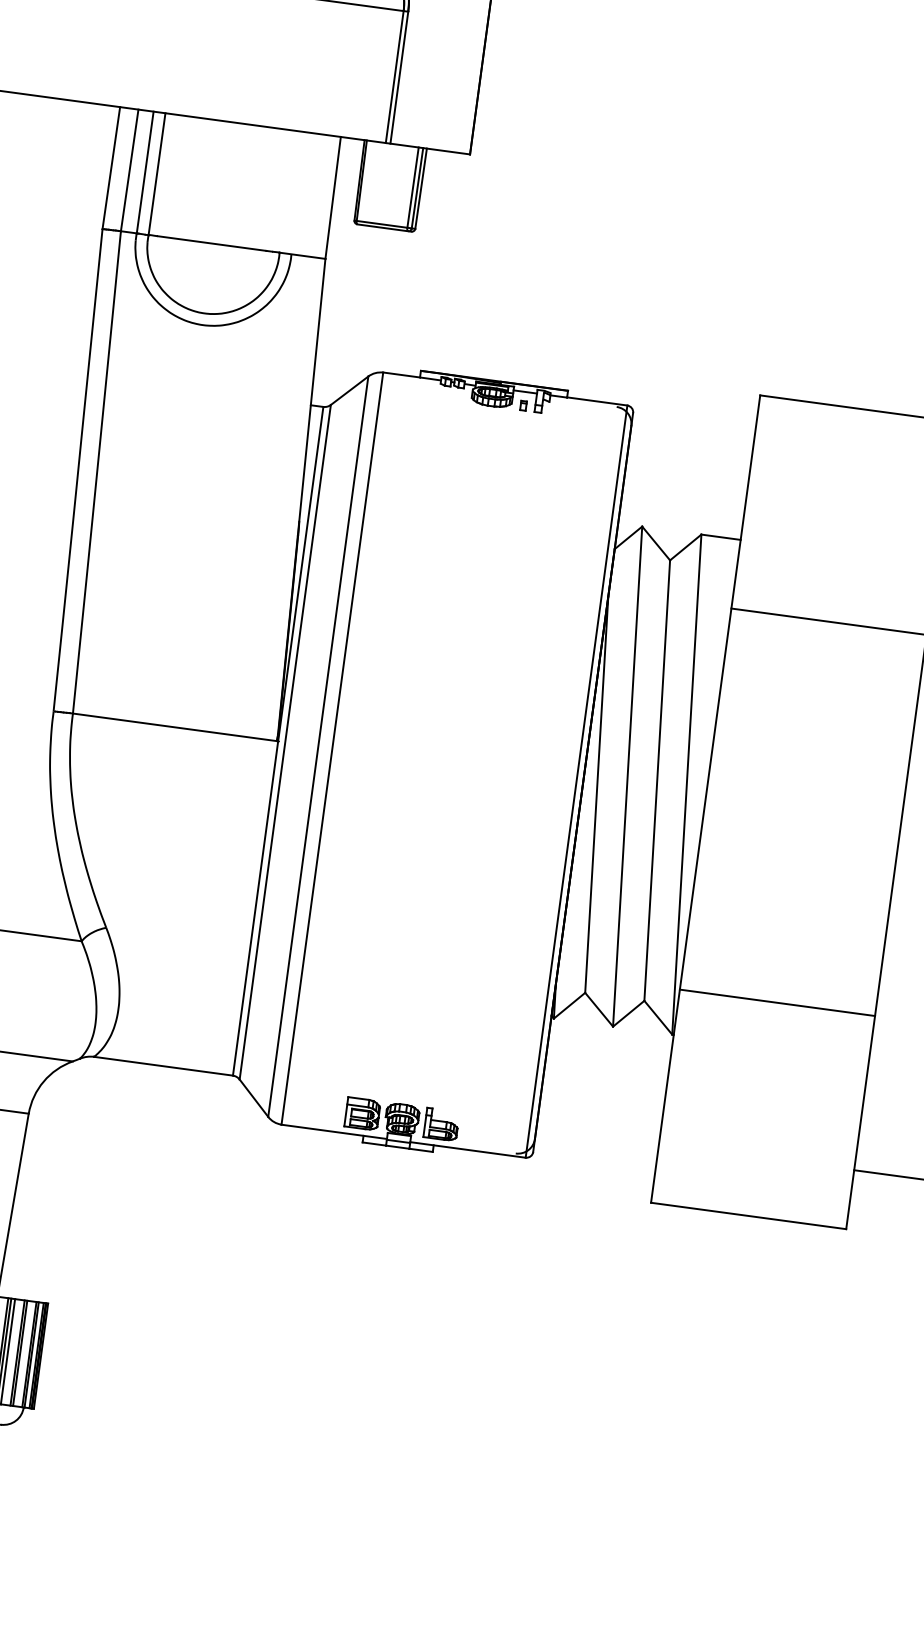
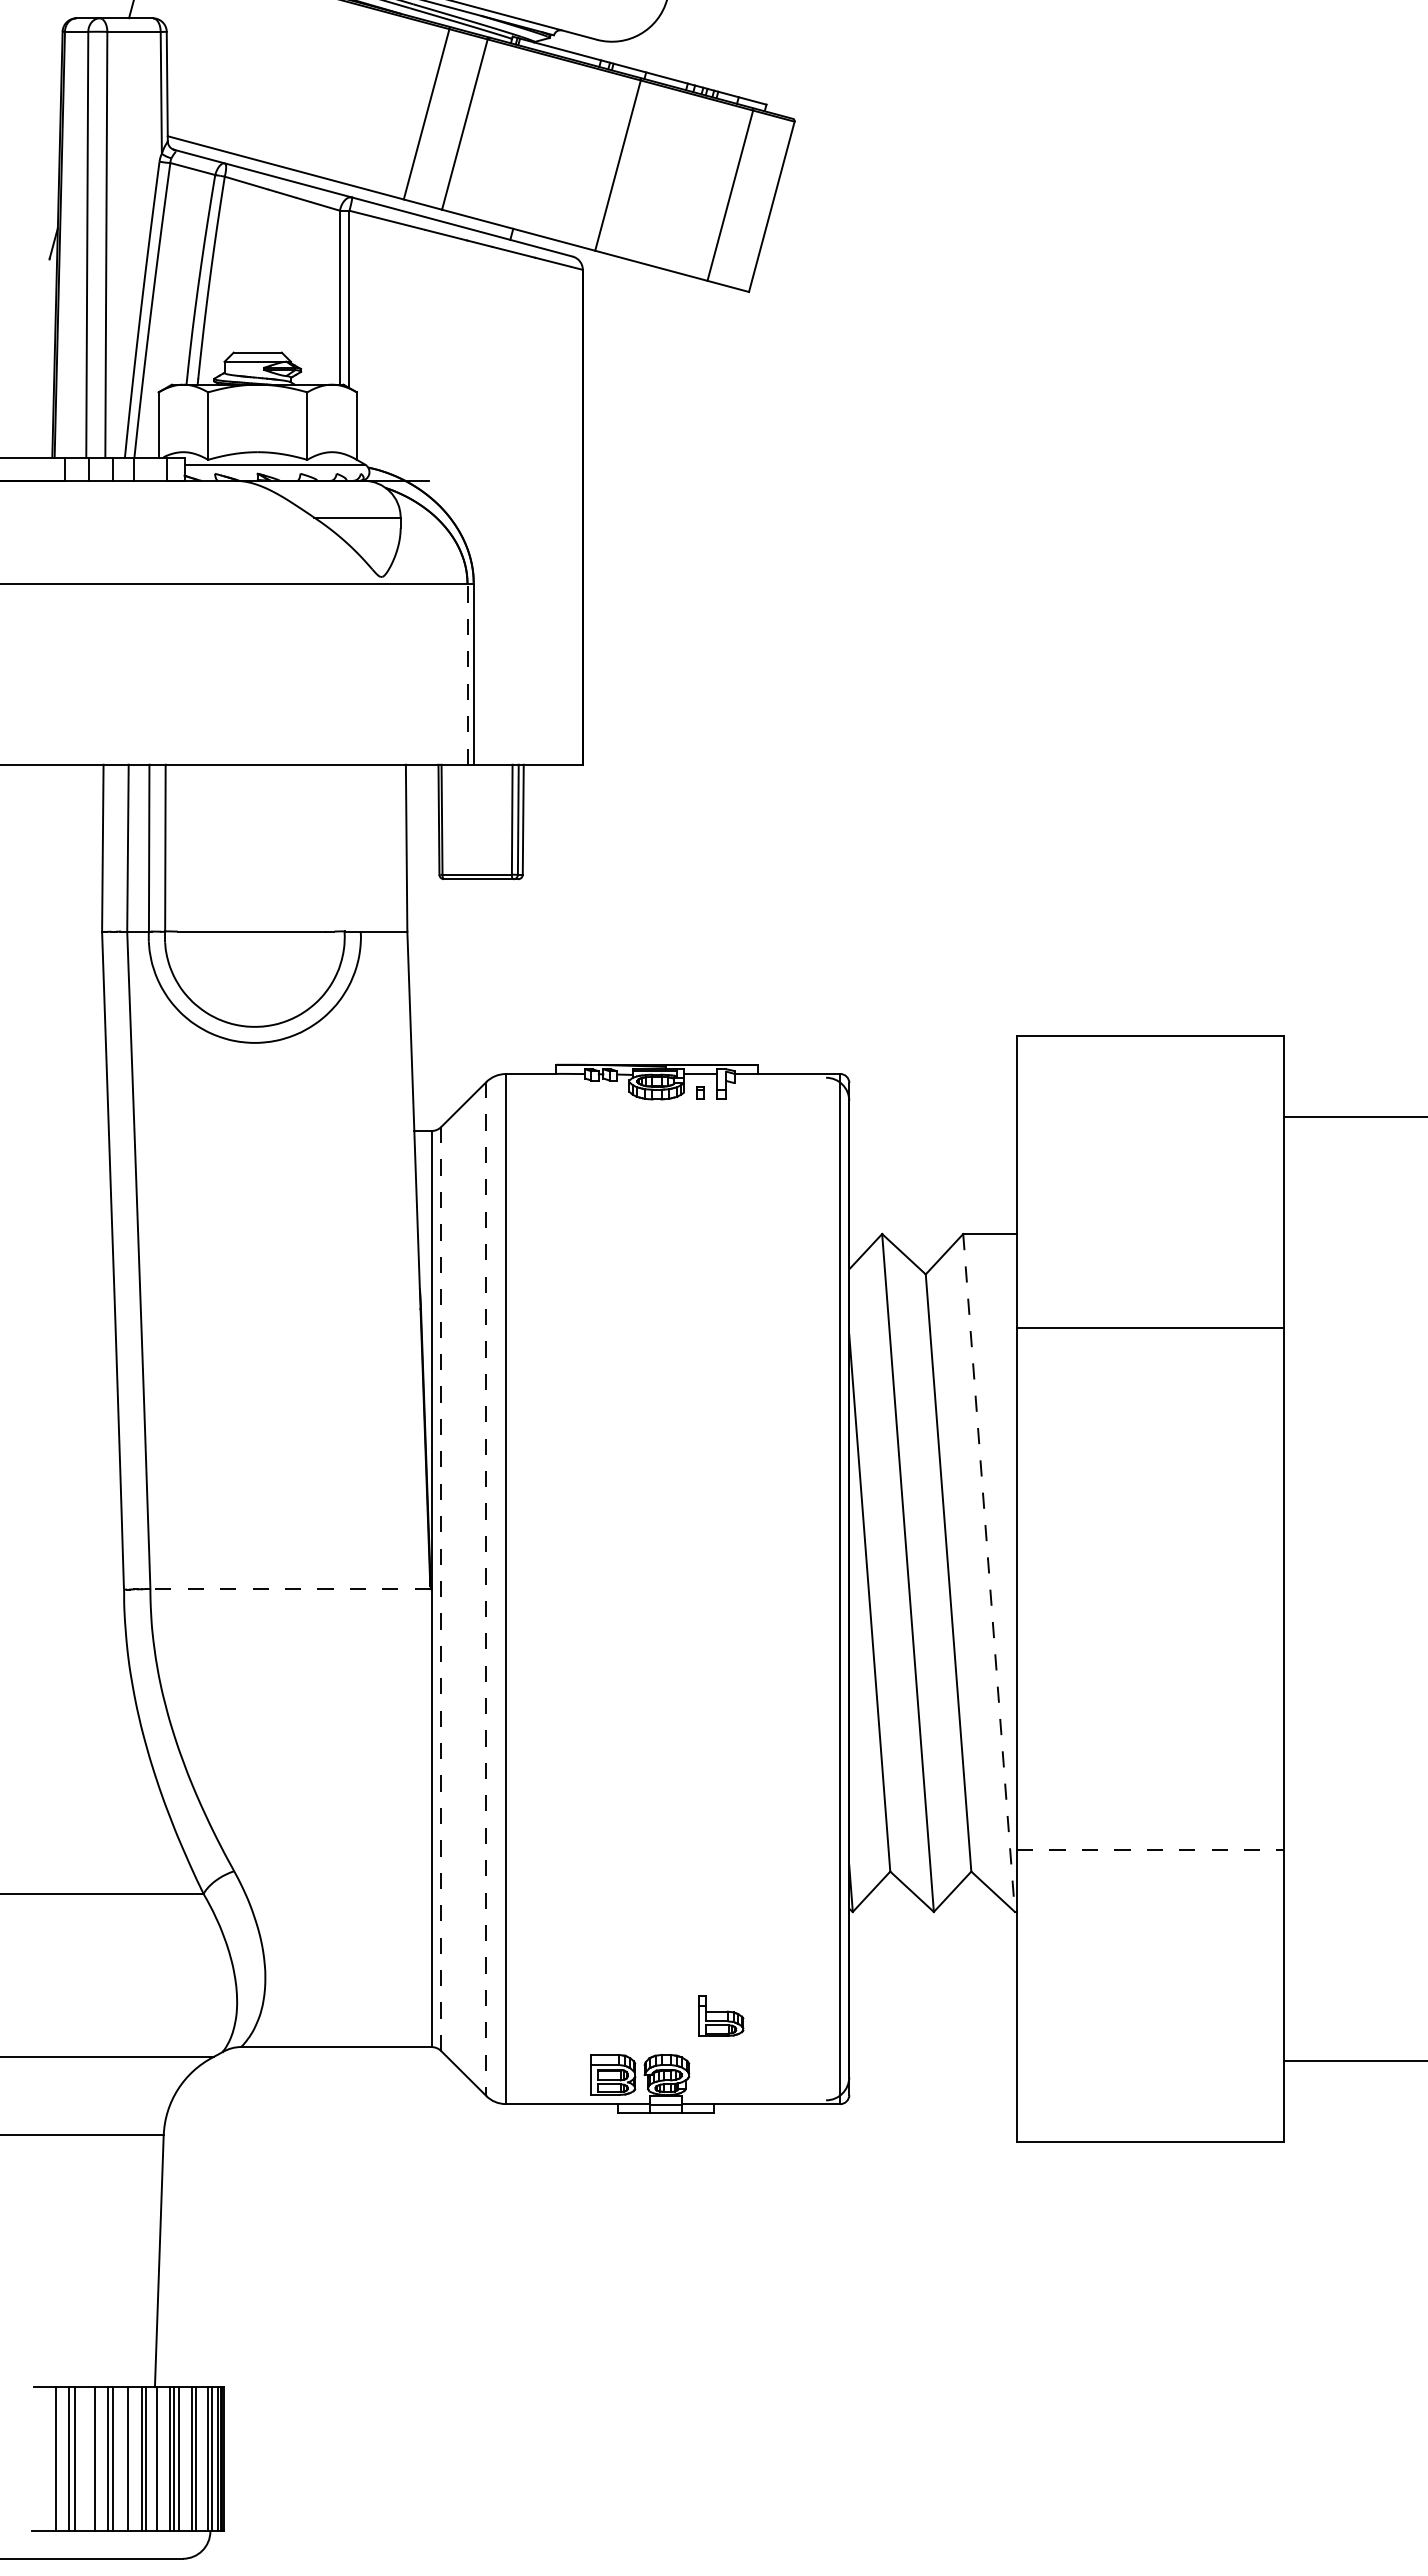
line: (394, 76) -> (467, 673), solid -> dashed
line: (175, 727) -> (290, 1589), solid -> dashed
line: (285, 742) -> (441, 1589), solid -> dashed
line: (318, 747) -> (486, 1589), solid -> dashed
line: (687, 785) -> (989, 1573), solid -> dashed
line: (777, 1003) -> (1150, 1850), solid -> dashed
part: (441, 1124) -> (721, 2015), moved

